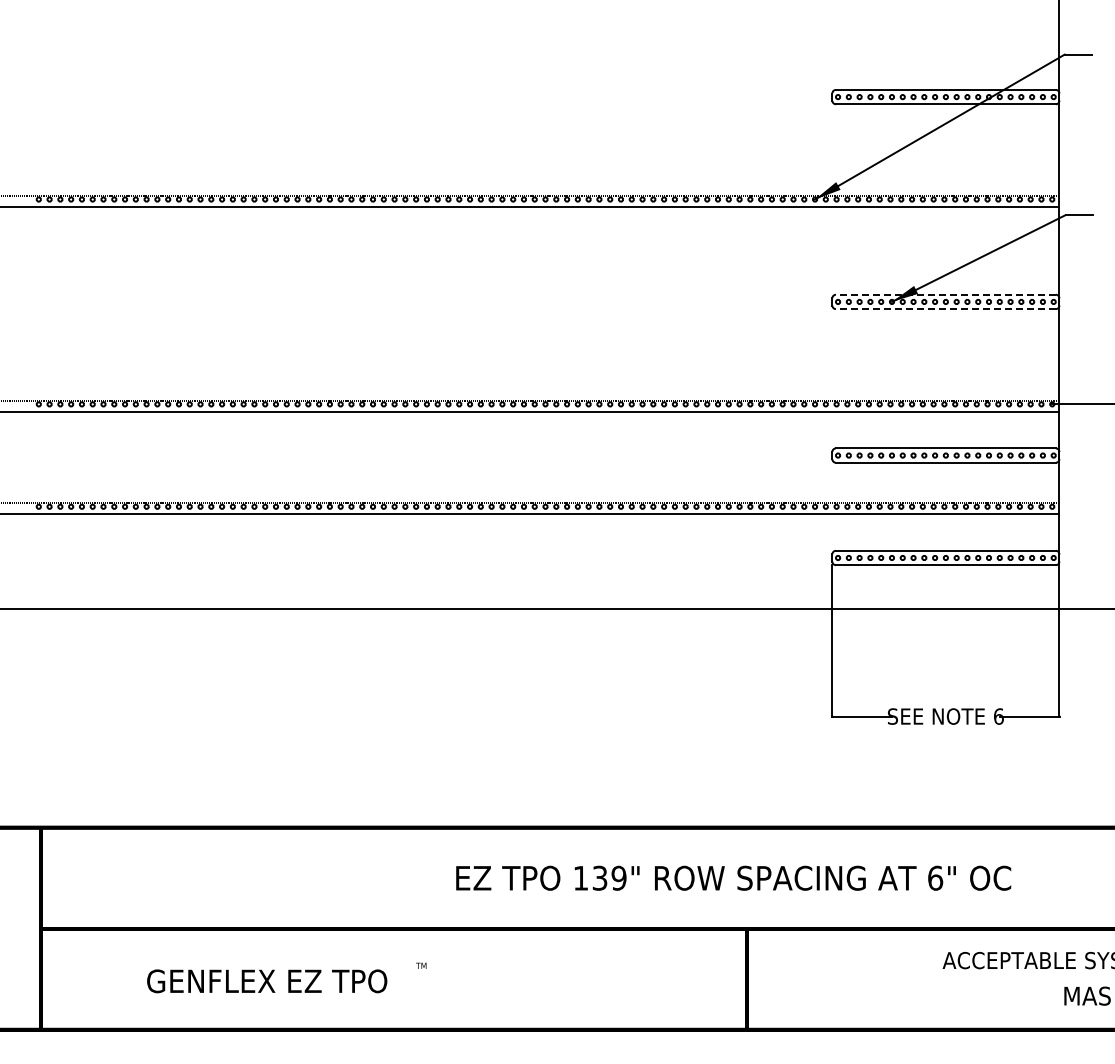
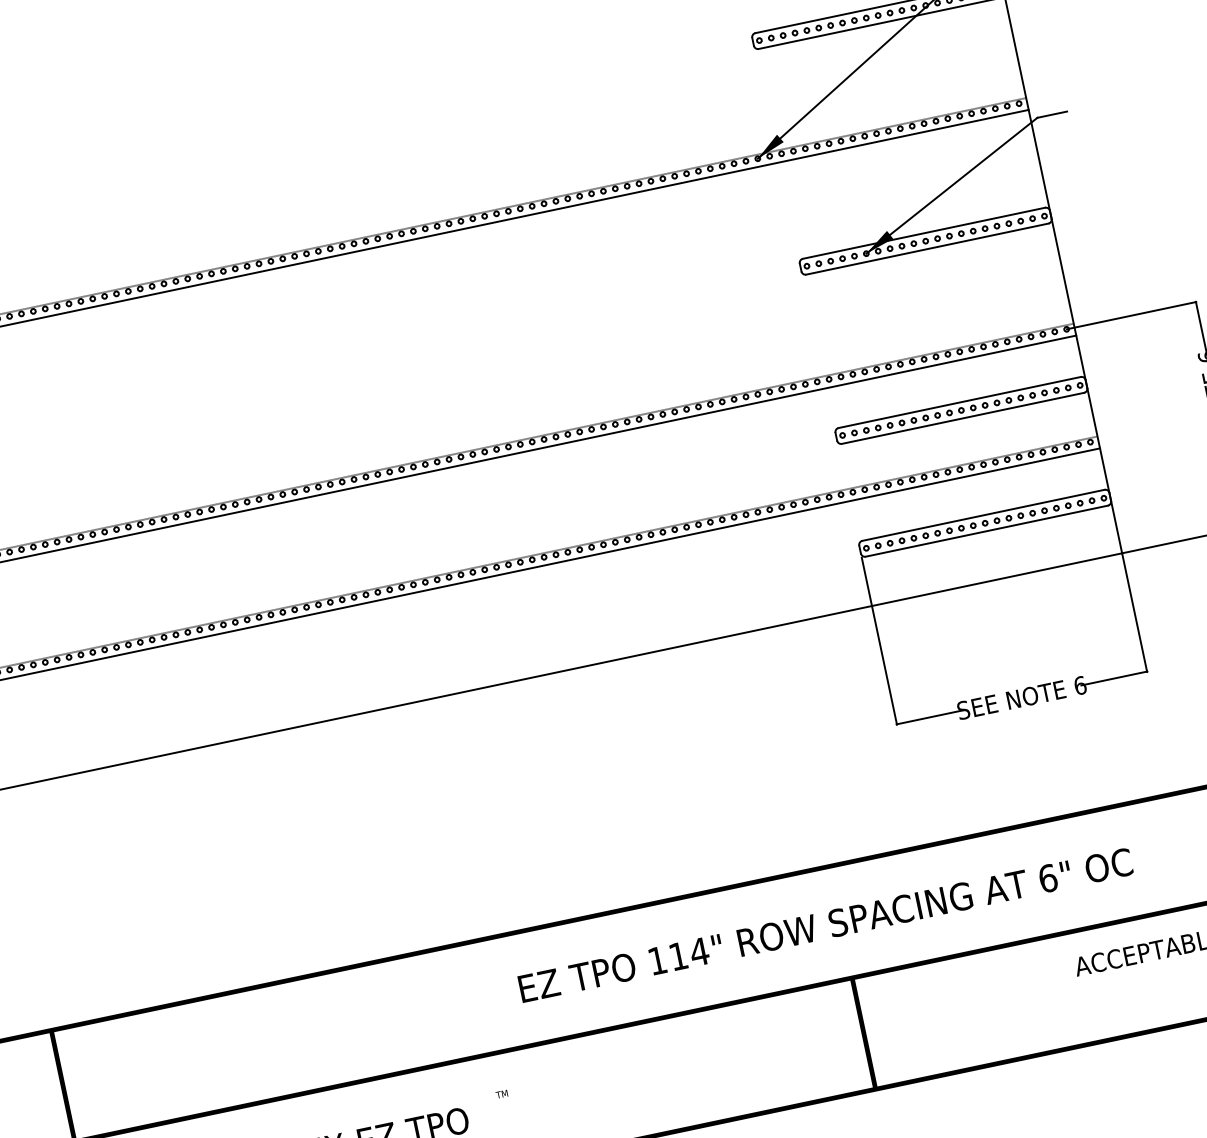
line: (945, 294) -> (923, 233), dashed -> solid
line: (945, 309) -> (927, 249), dashed -> solid
text: (609, 877) -> (688, 953), 139" -> 114"

